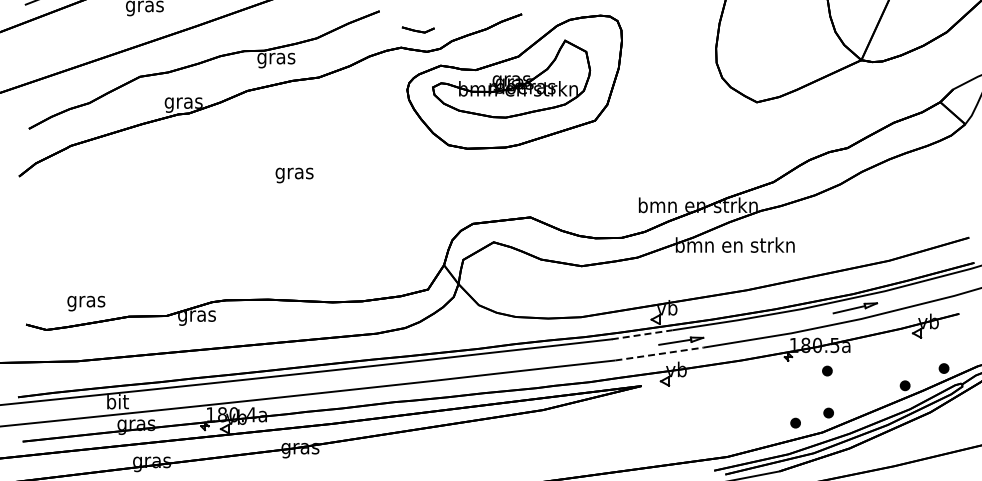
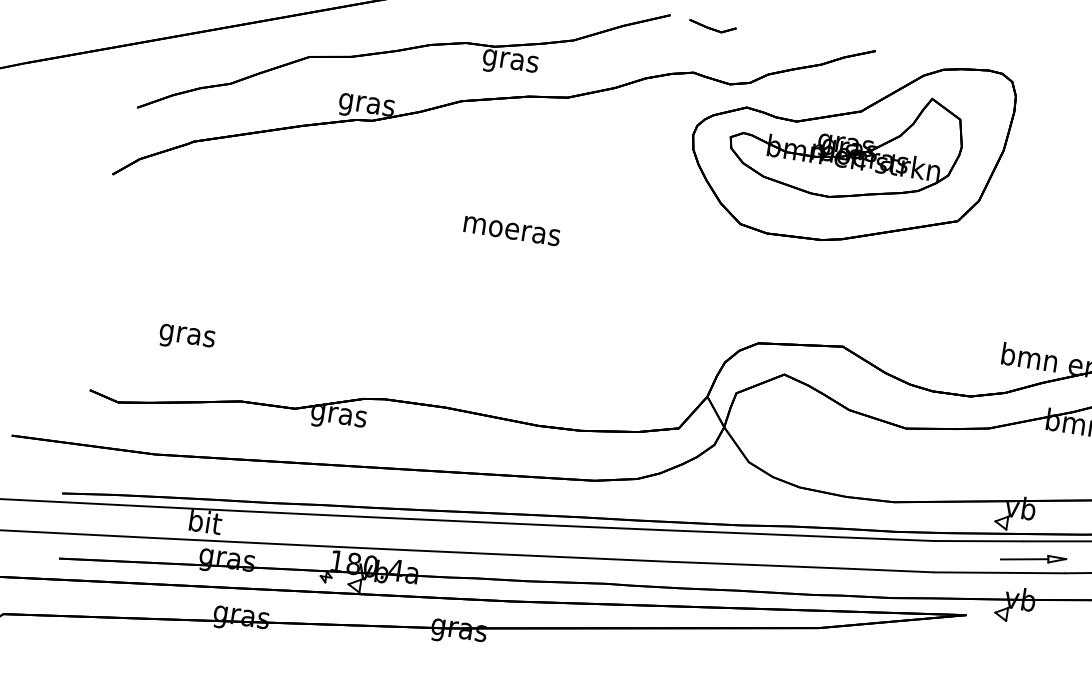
part: (417, 29) -> (711, 26), moved
text: (294, 175) -> (511, 233), gras -> moeras
text: (86, 303) -> (187, 338), moved
line: (642, 334) -> (979, 540), dashed -> solid
line: (659, 353) -> (999, 572), dashed -> solid

